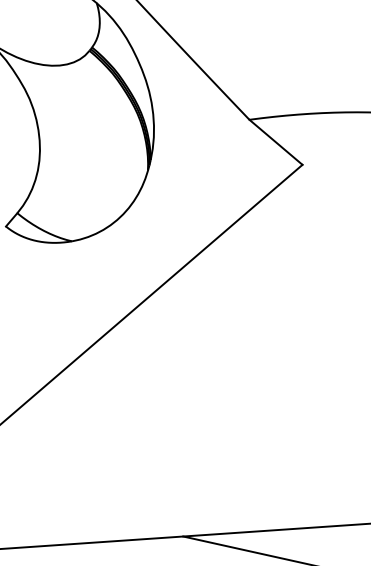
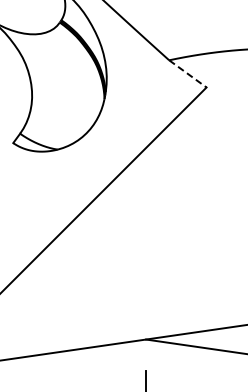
line: (276, 143) -> (188, 74), solid -> dashed

